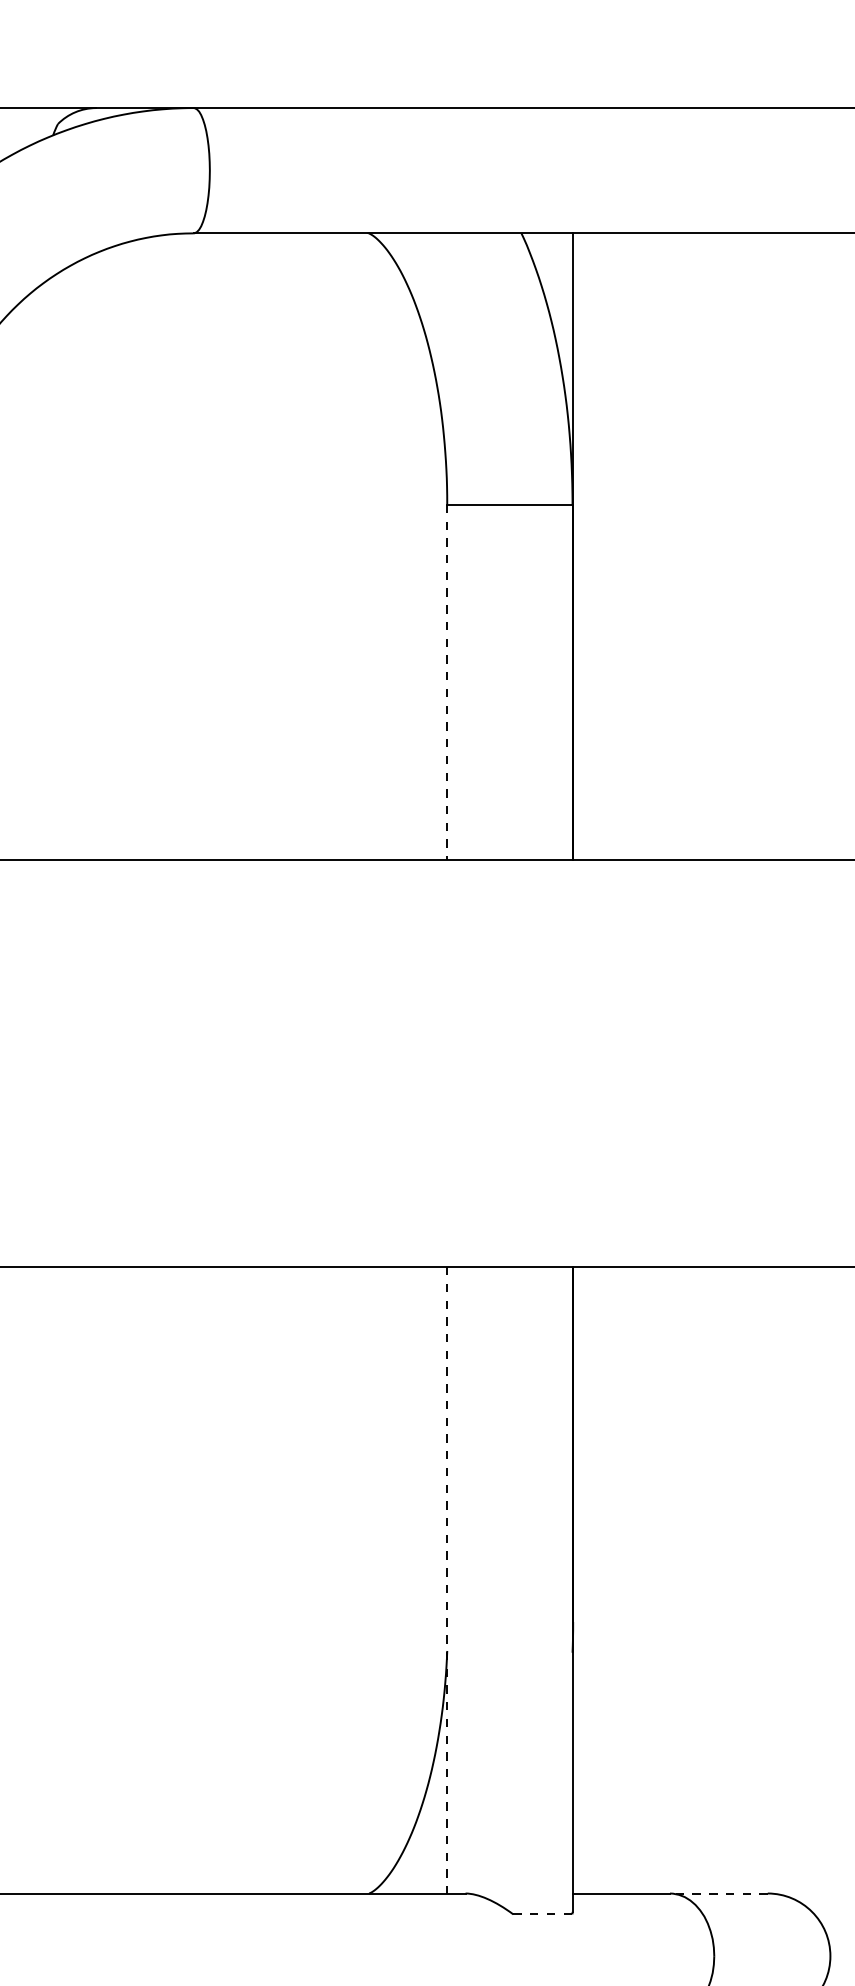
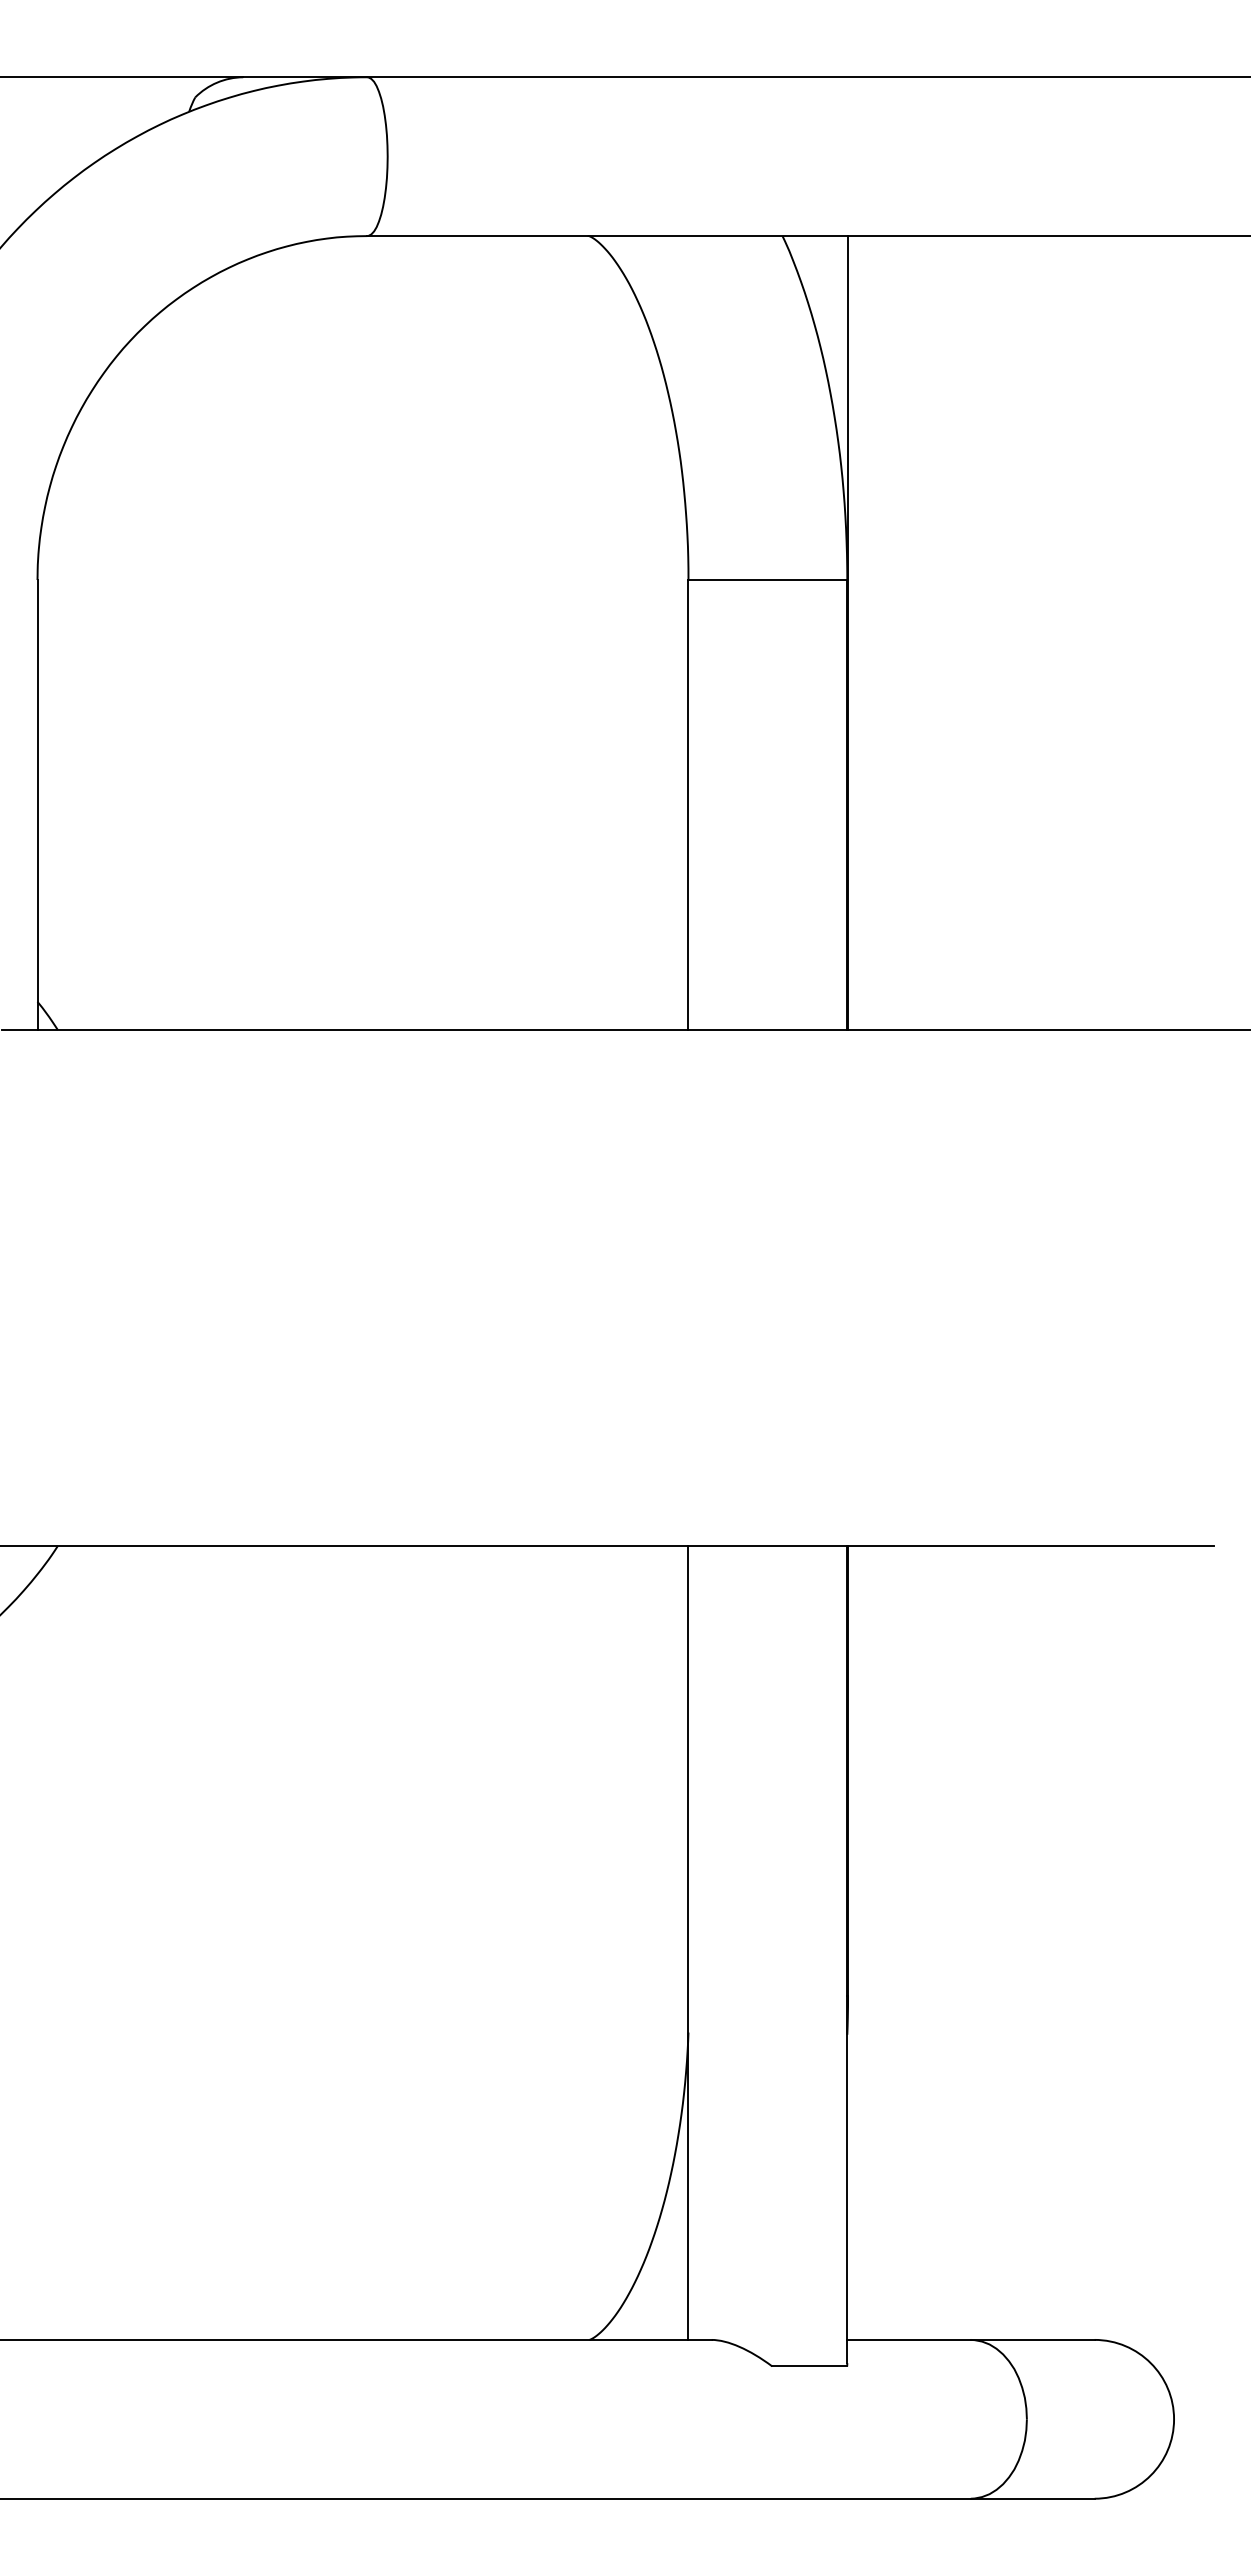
line: (447, 682) -> (688, 805), dashed -> solid
line: (447, 1579) -> (688, 1942), dashed -> solid
line: (718, 1893) -> (1032, 2339), dashed -> solid
line: (543, 1914) -> (810, 2366), dashed -> solid

